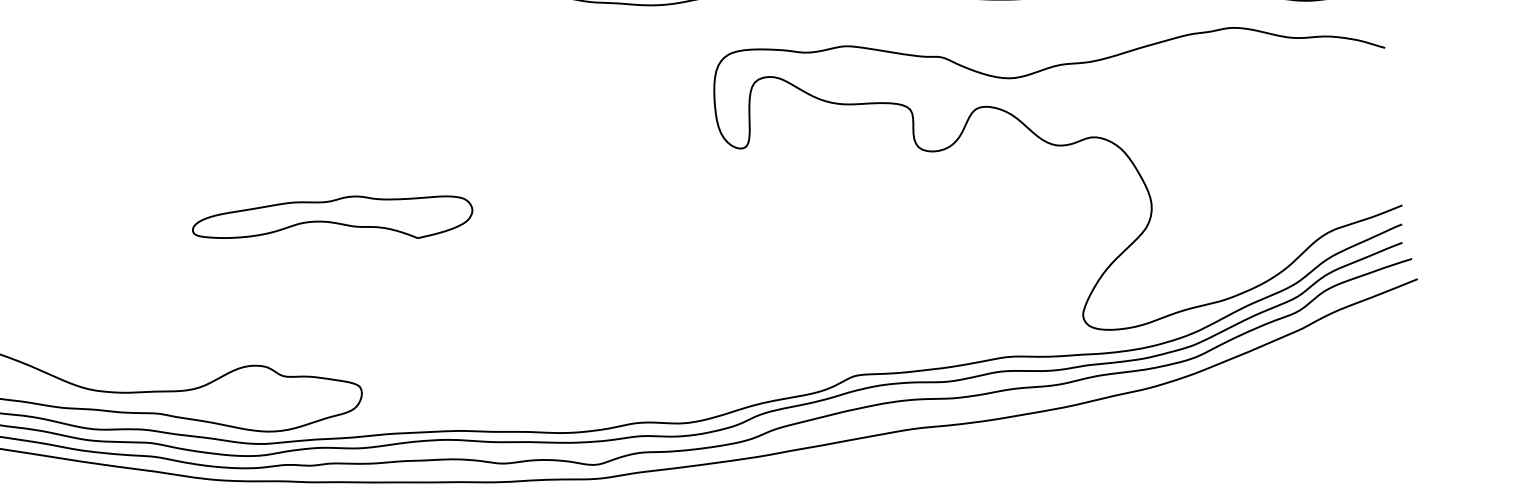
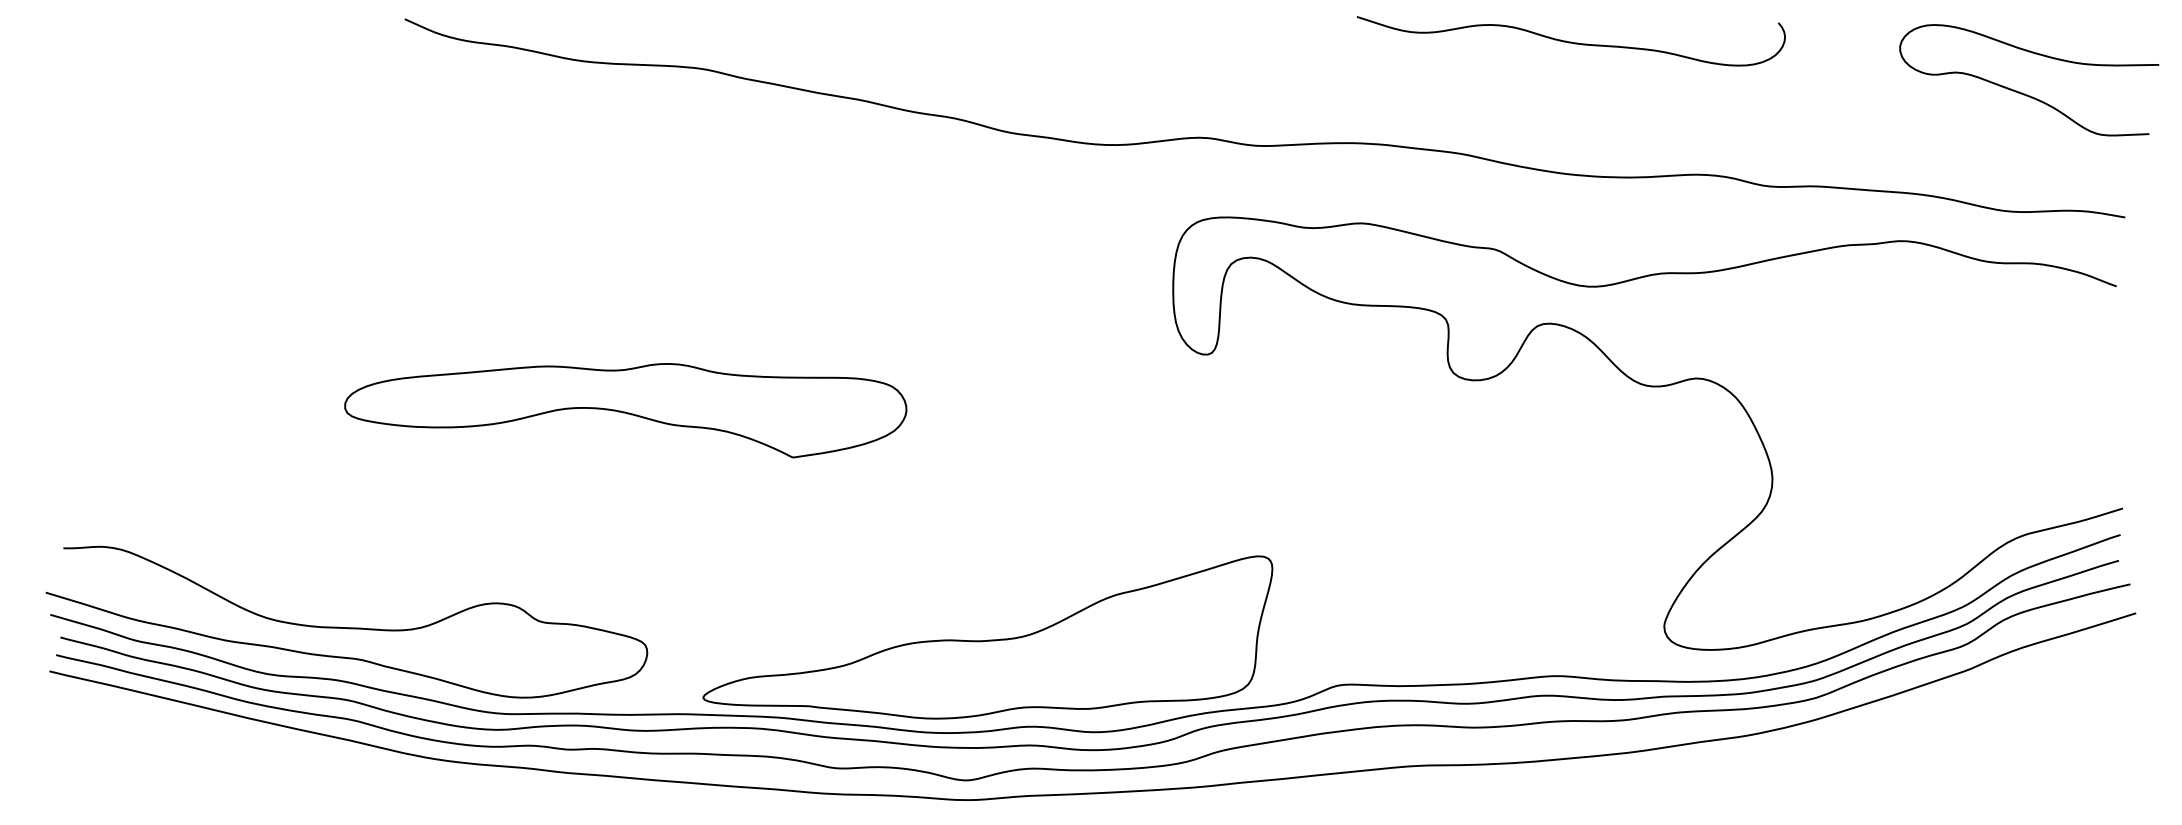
part: (332, 221) -> (625, 410), size x1.43
part: (602, 362) -> (987, 637), added

